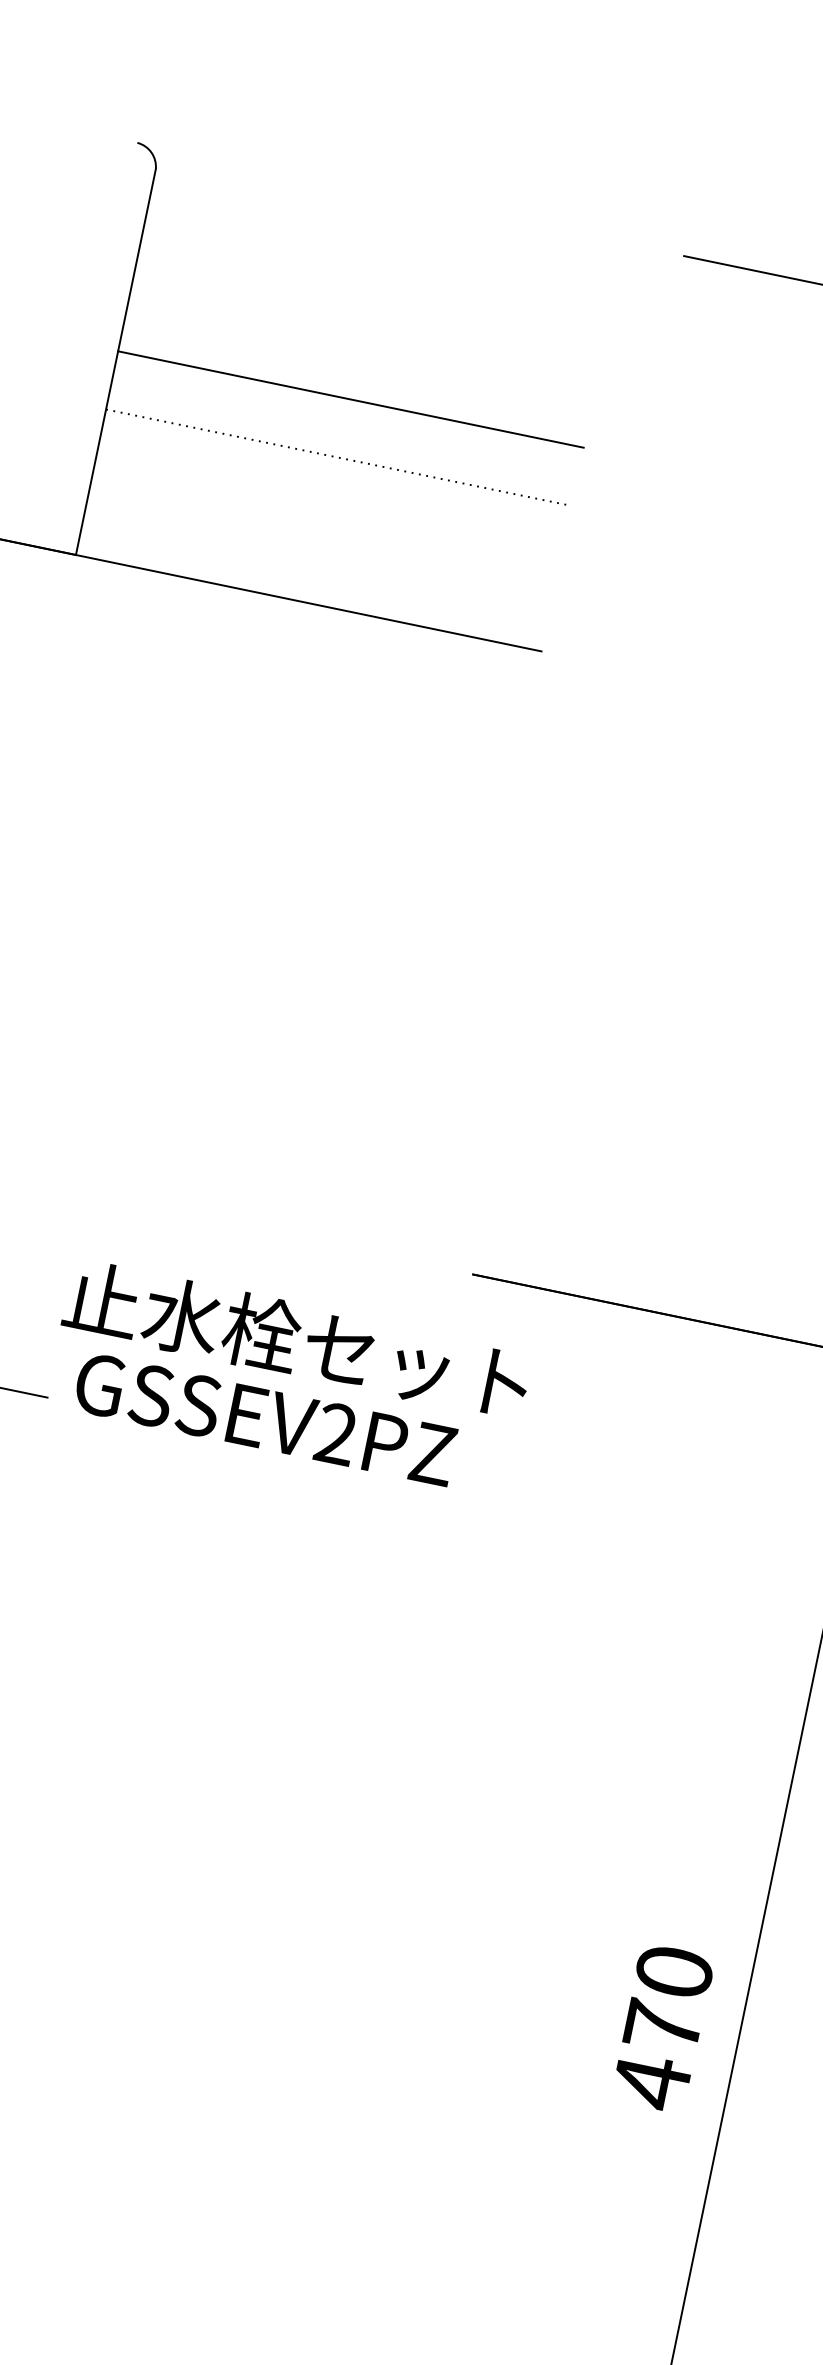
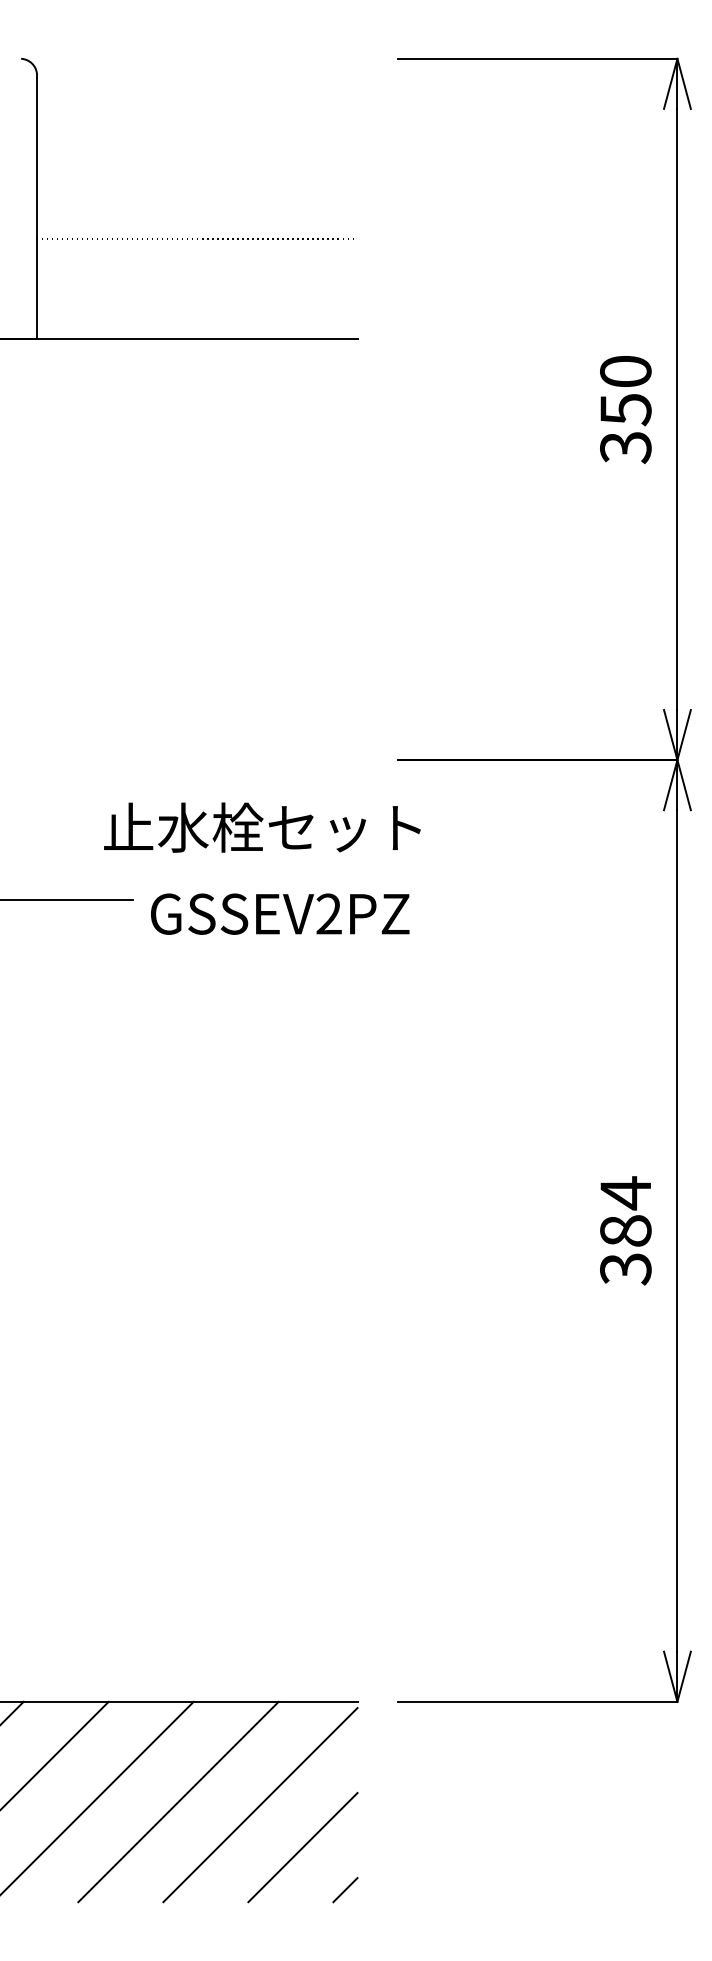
line: (349, 399) -> (196, 199), removed
text: (297, 1340) -> (262, 827), moved
text: (266, 1418) -> (280, 913), moved
text: (662, 2027) -> (625, 1231), 470 -> 384

